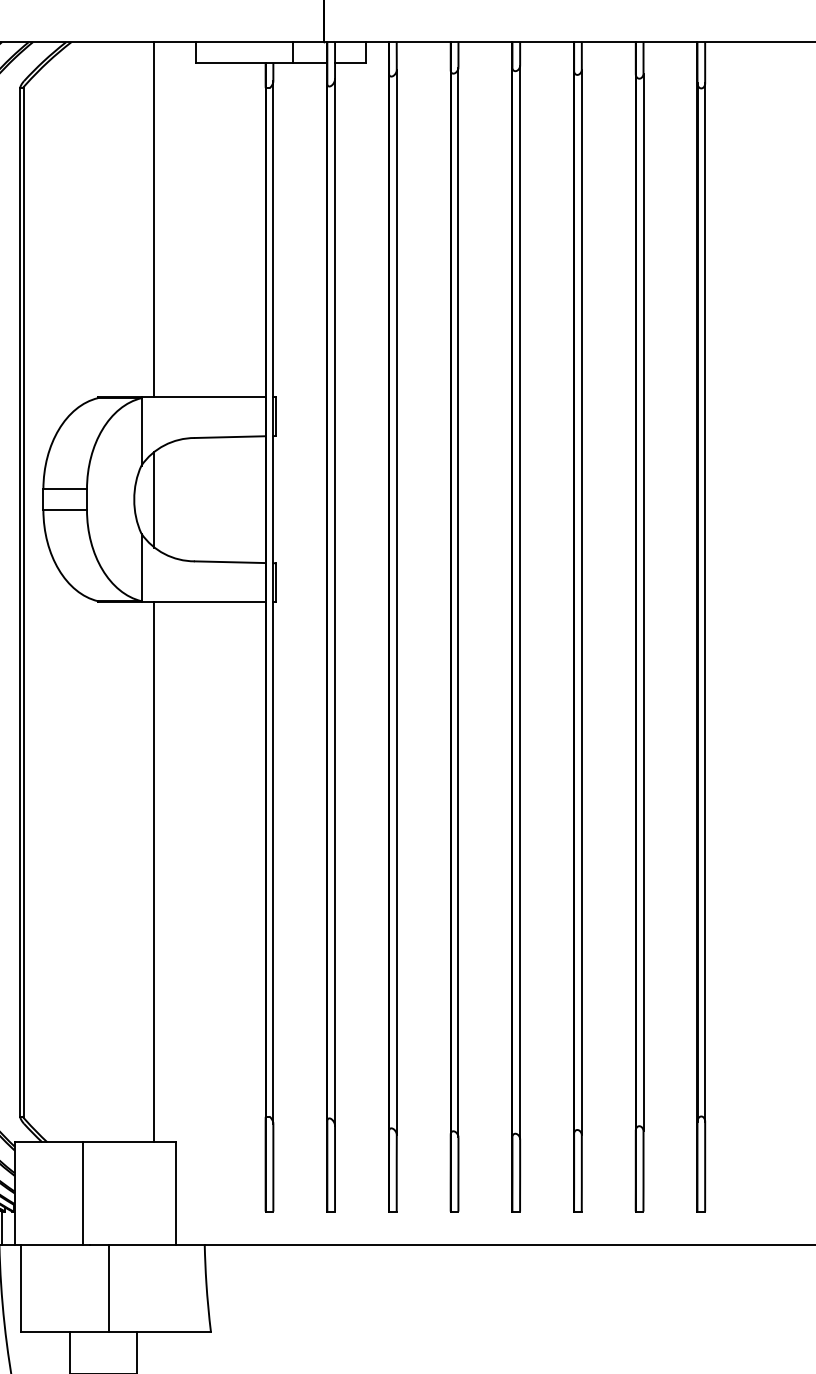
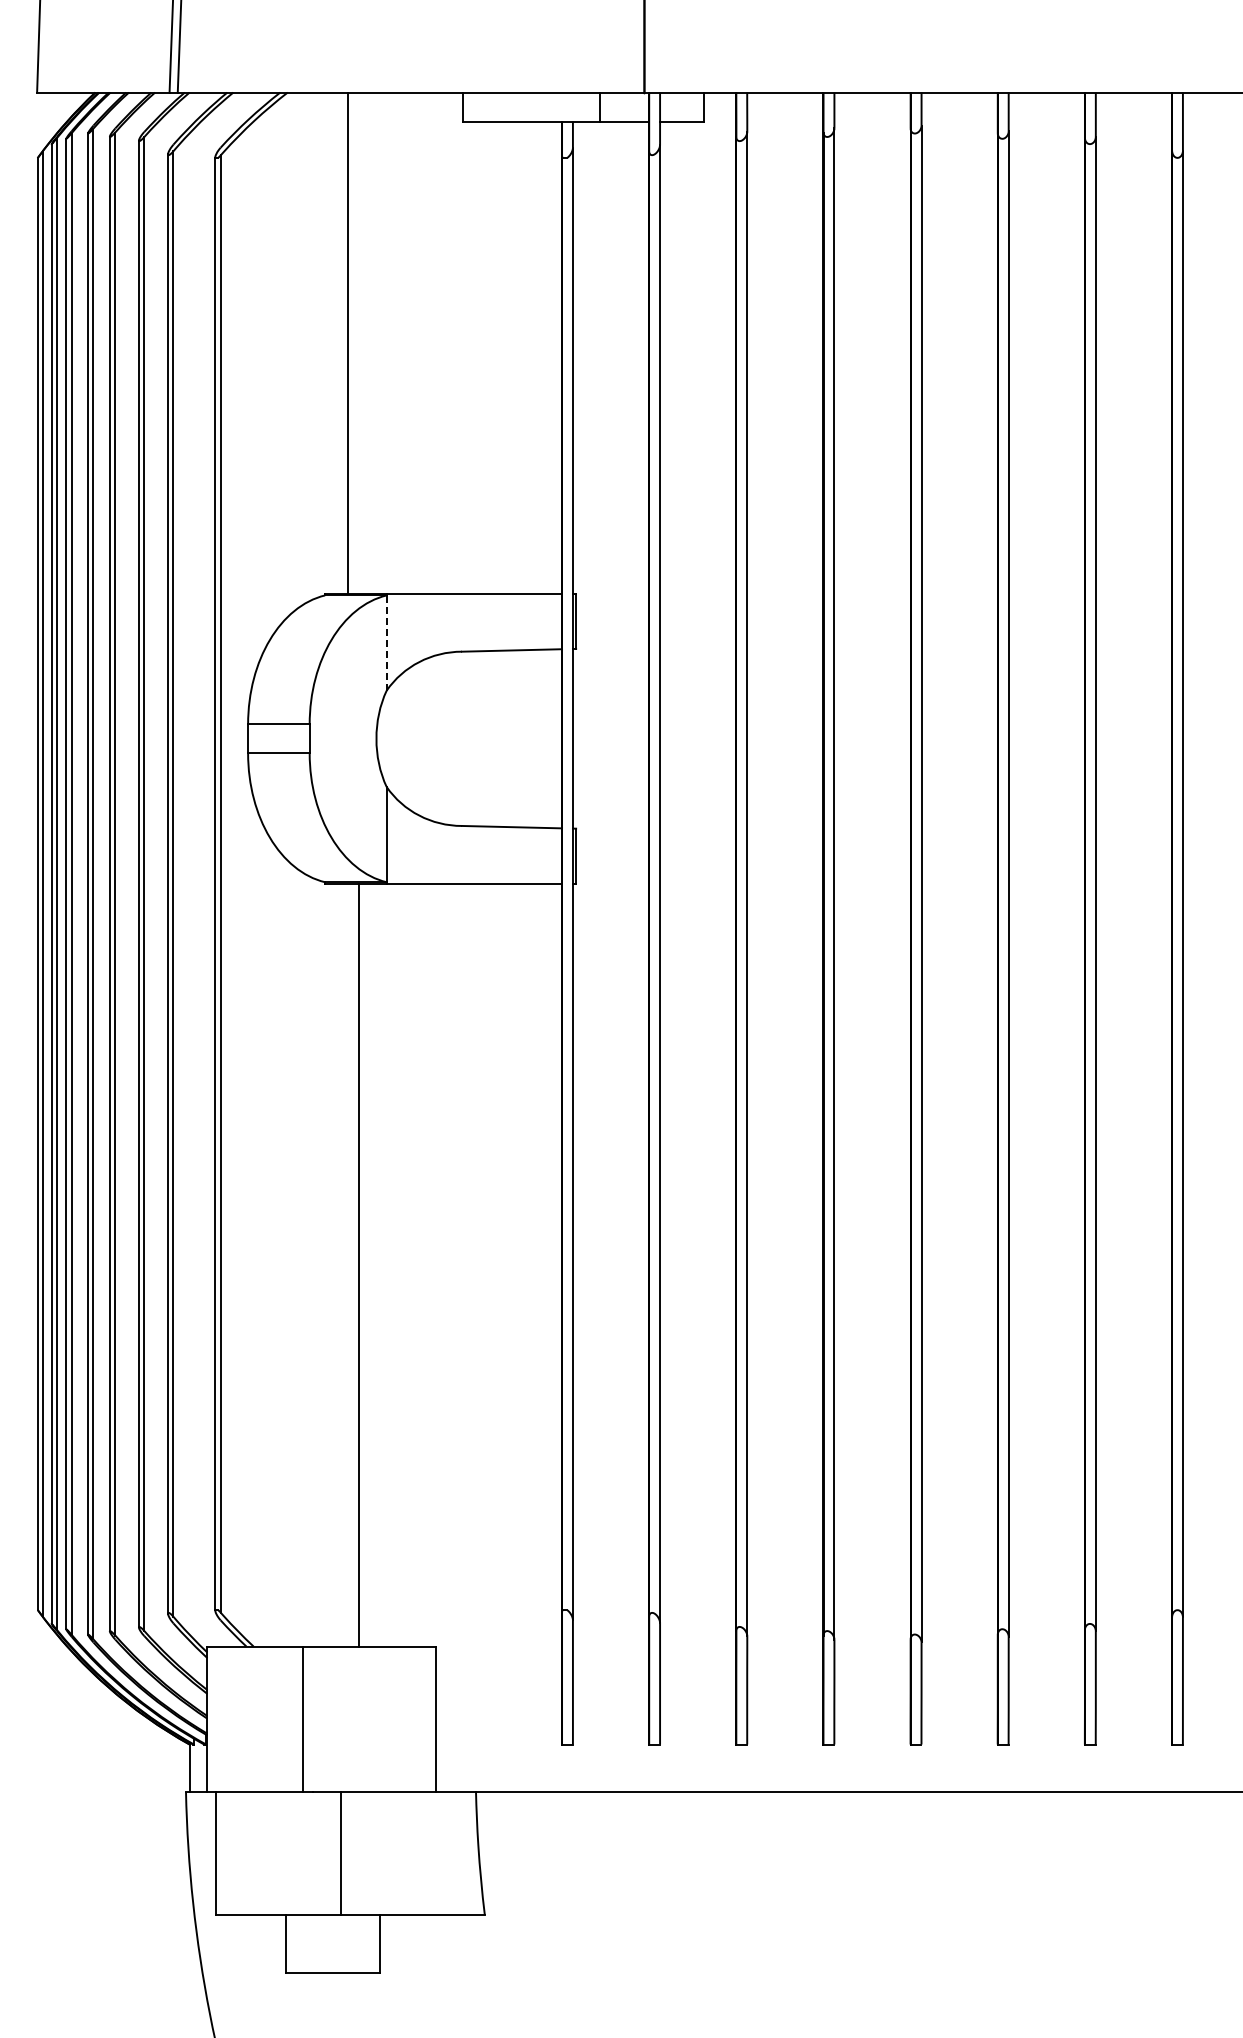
line: (154, 219) -> (347, 342), moved
line: (141, 432) -> (386, 643), solid -> dashed
line: (154, 499) -> (404, 738), removed
line: (154, 872) -> (358, 1265), moved

